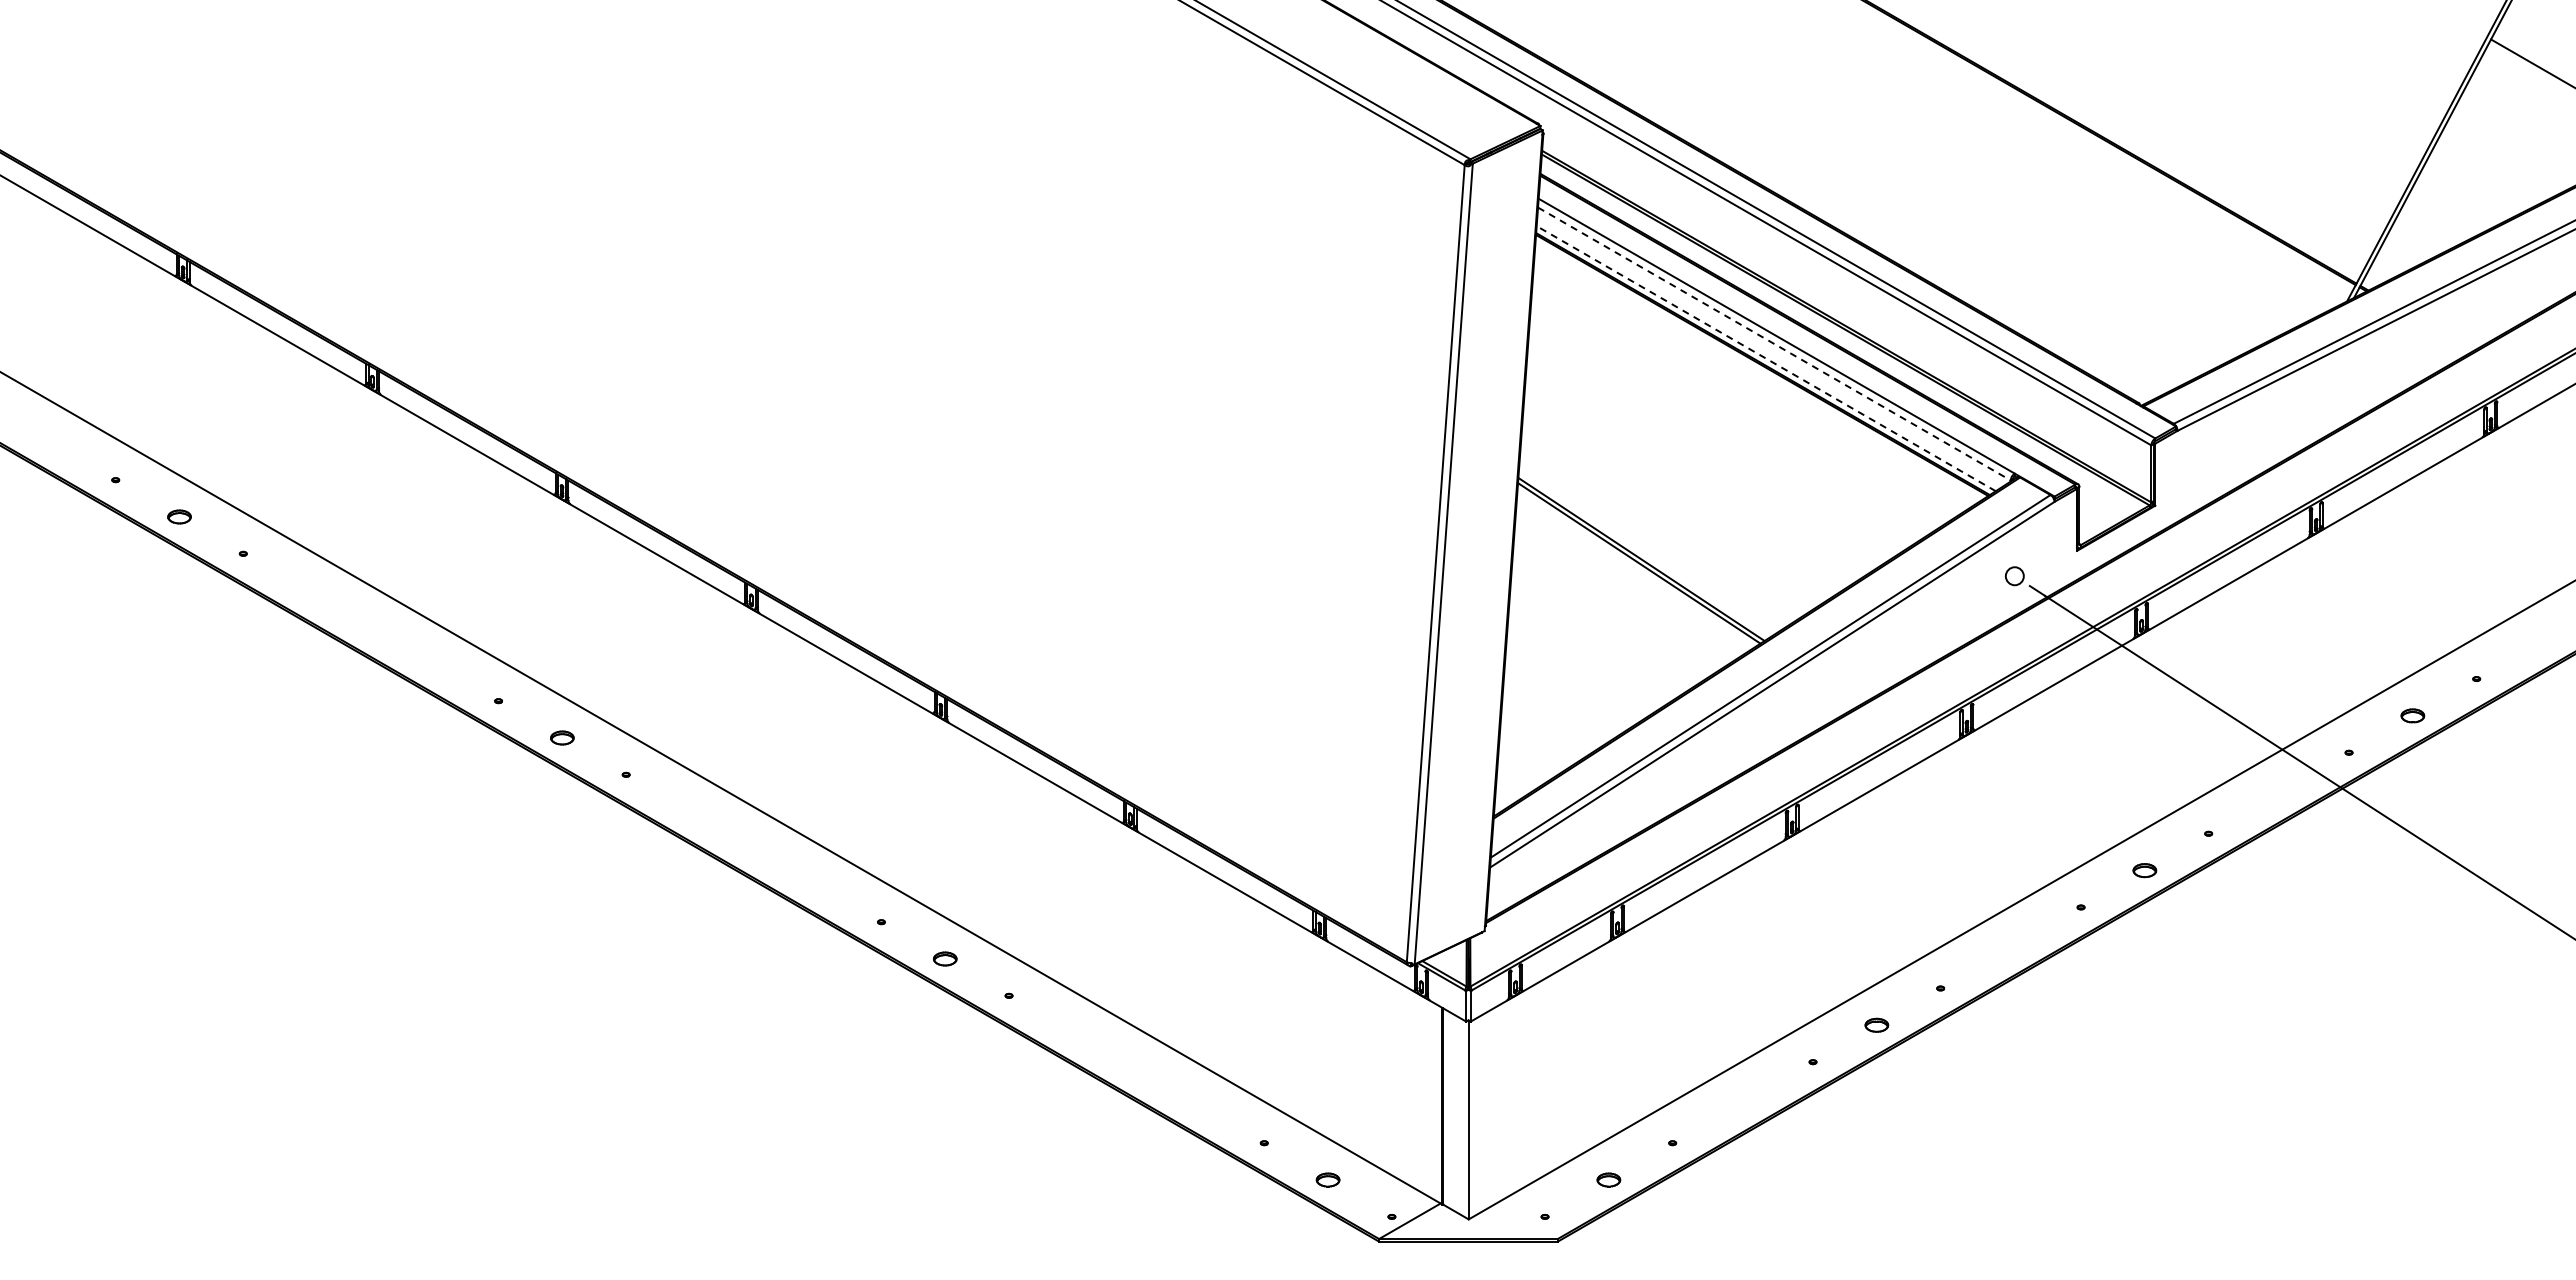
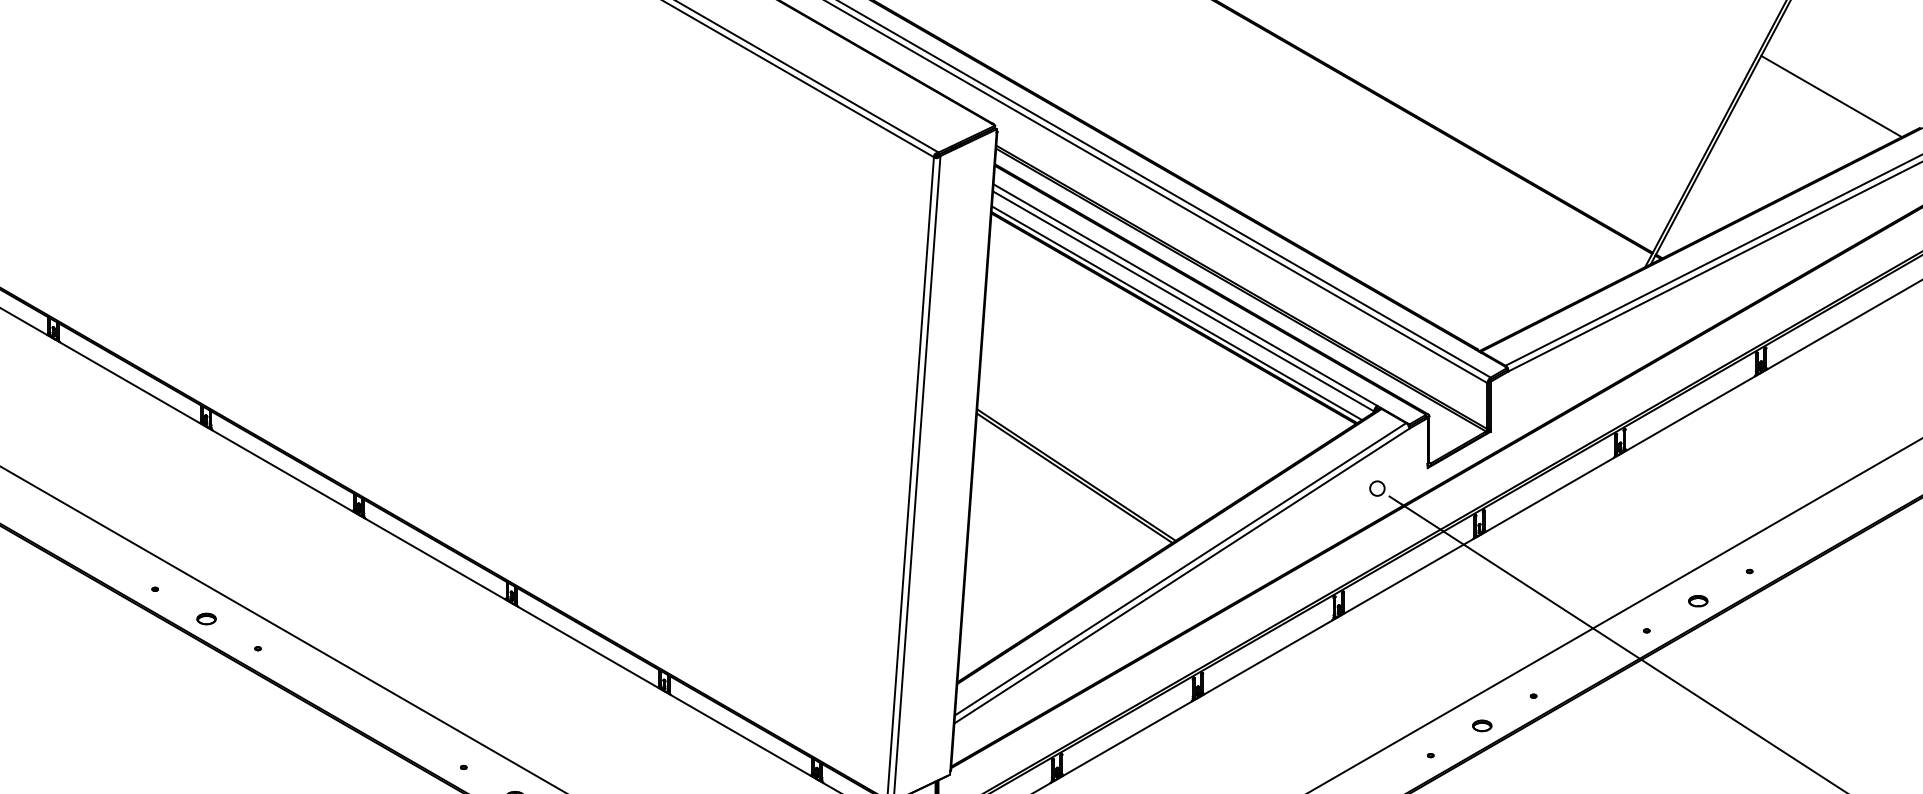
line: (1774, 344) -> (1183, 301), dashed -> solid
line: (1765, 358) -> (1176, 313), dashed -> solid

